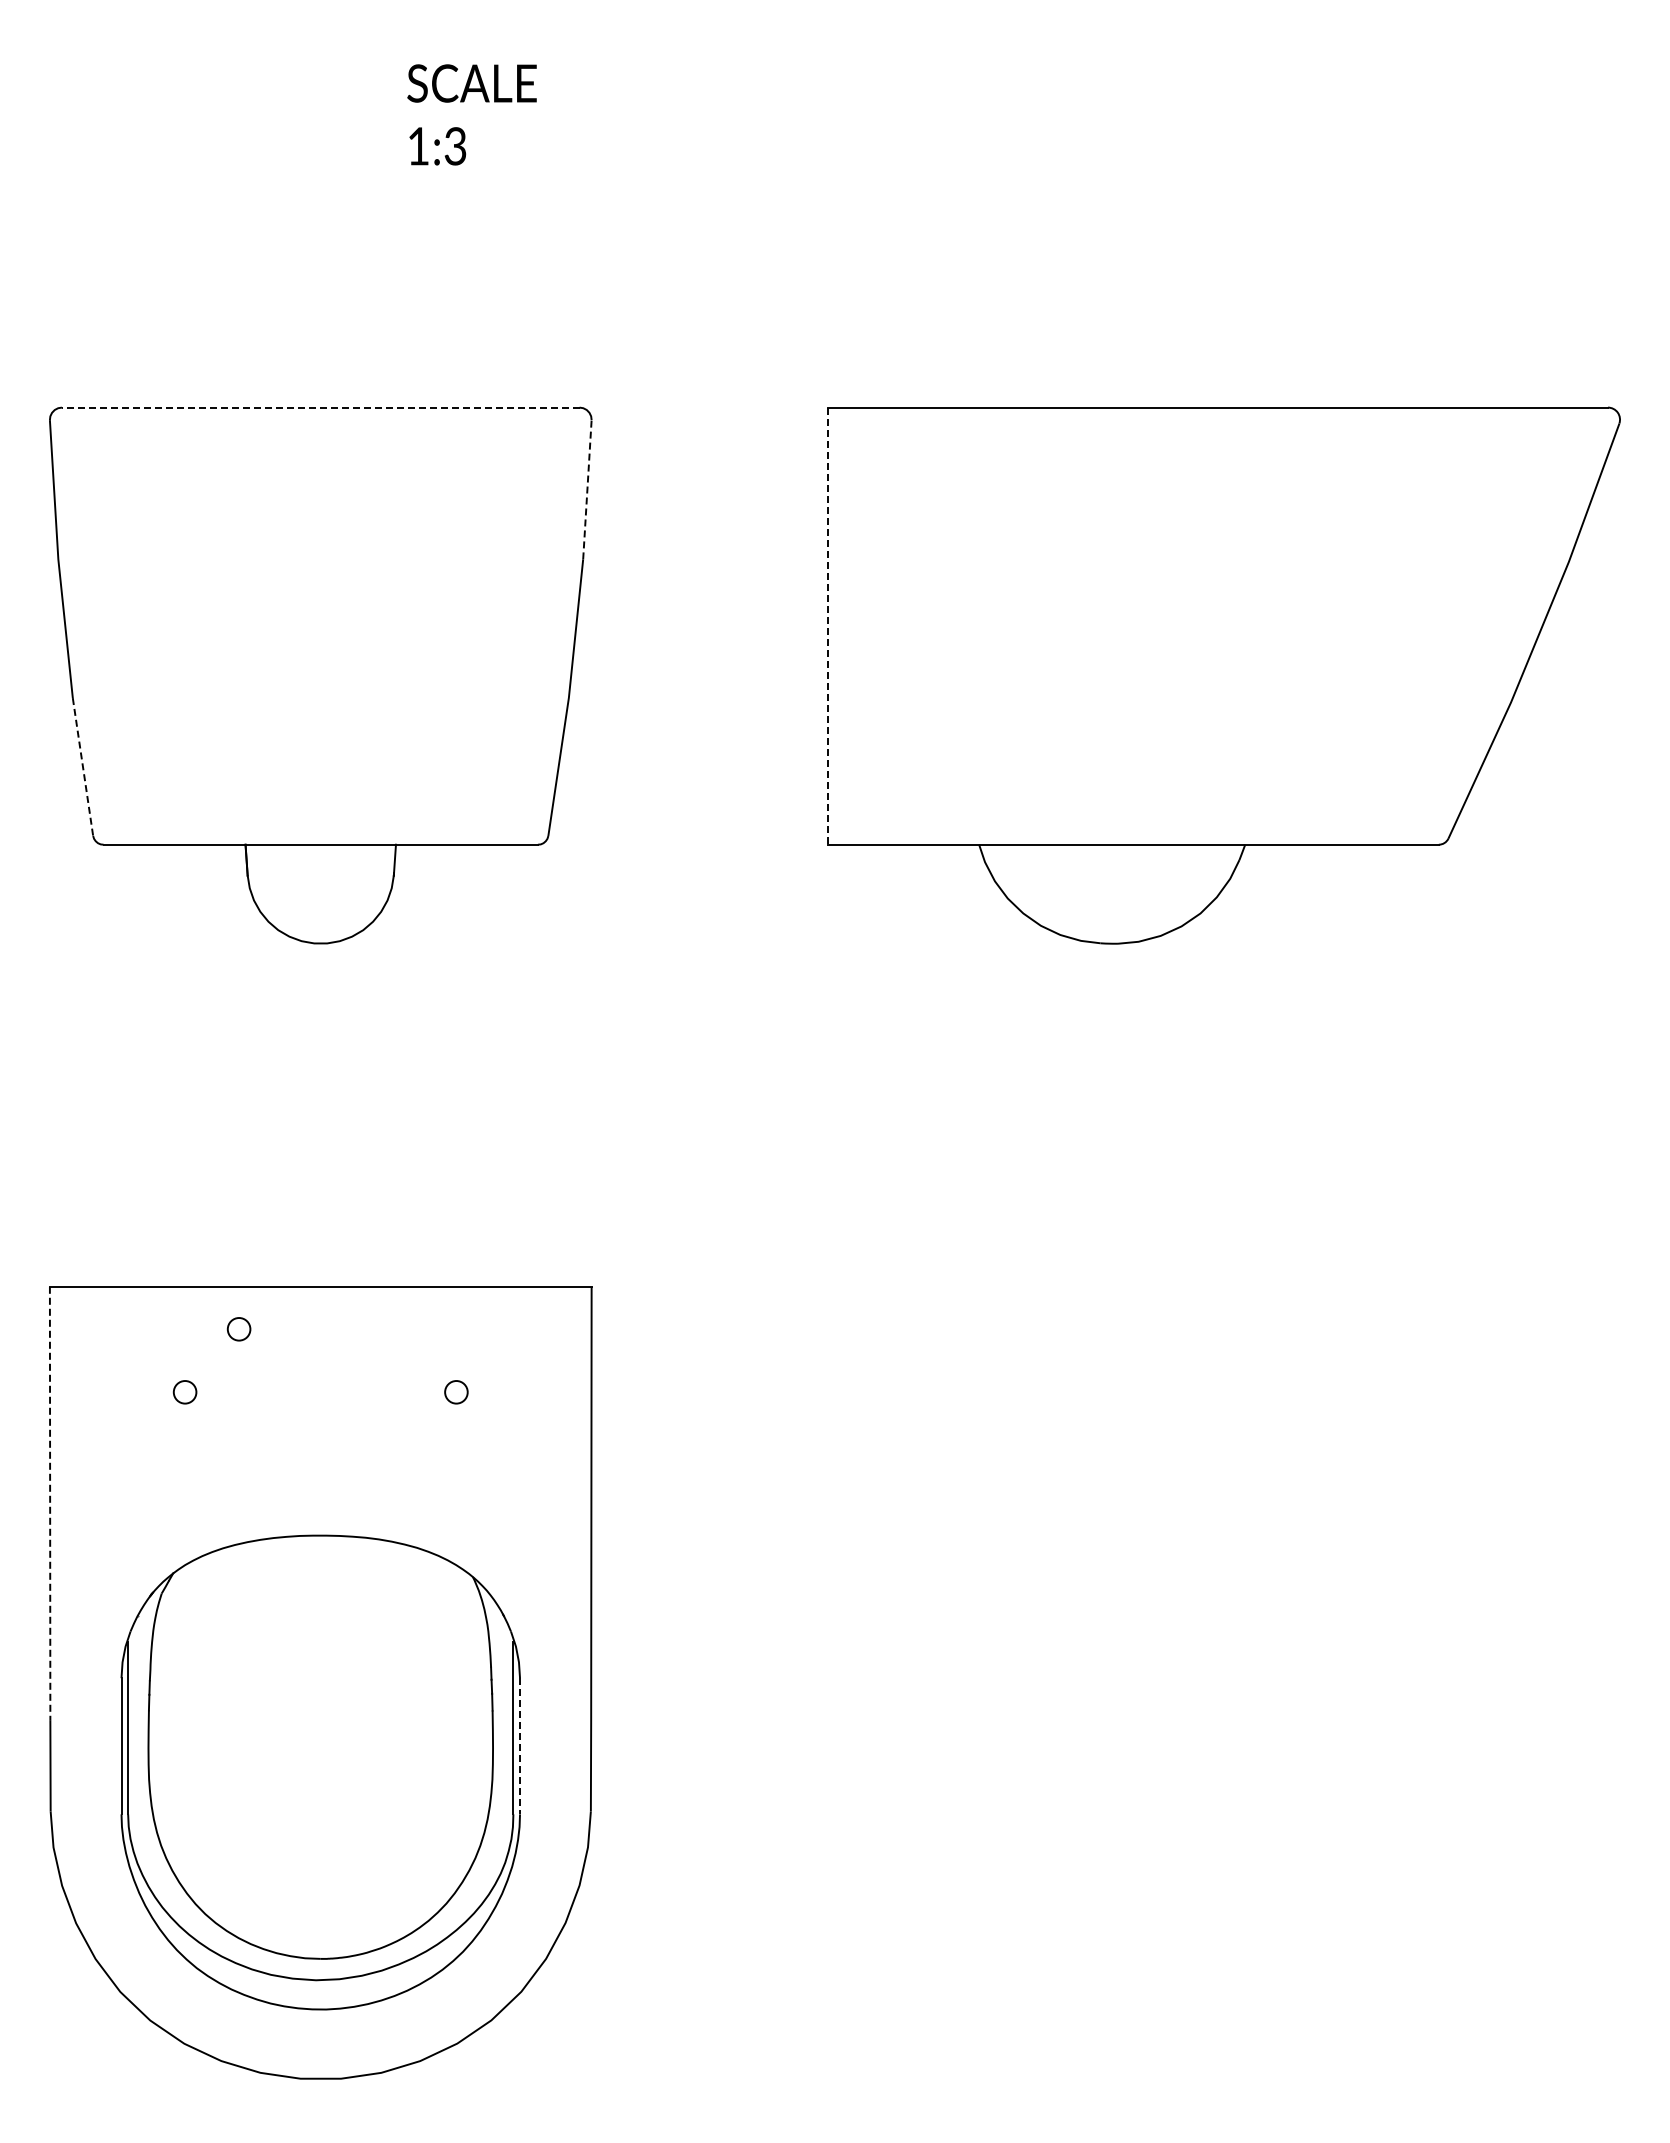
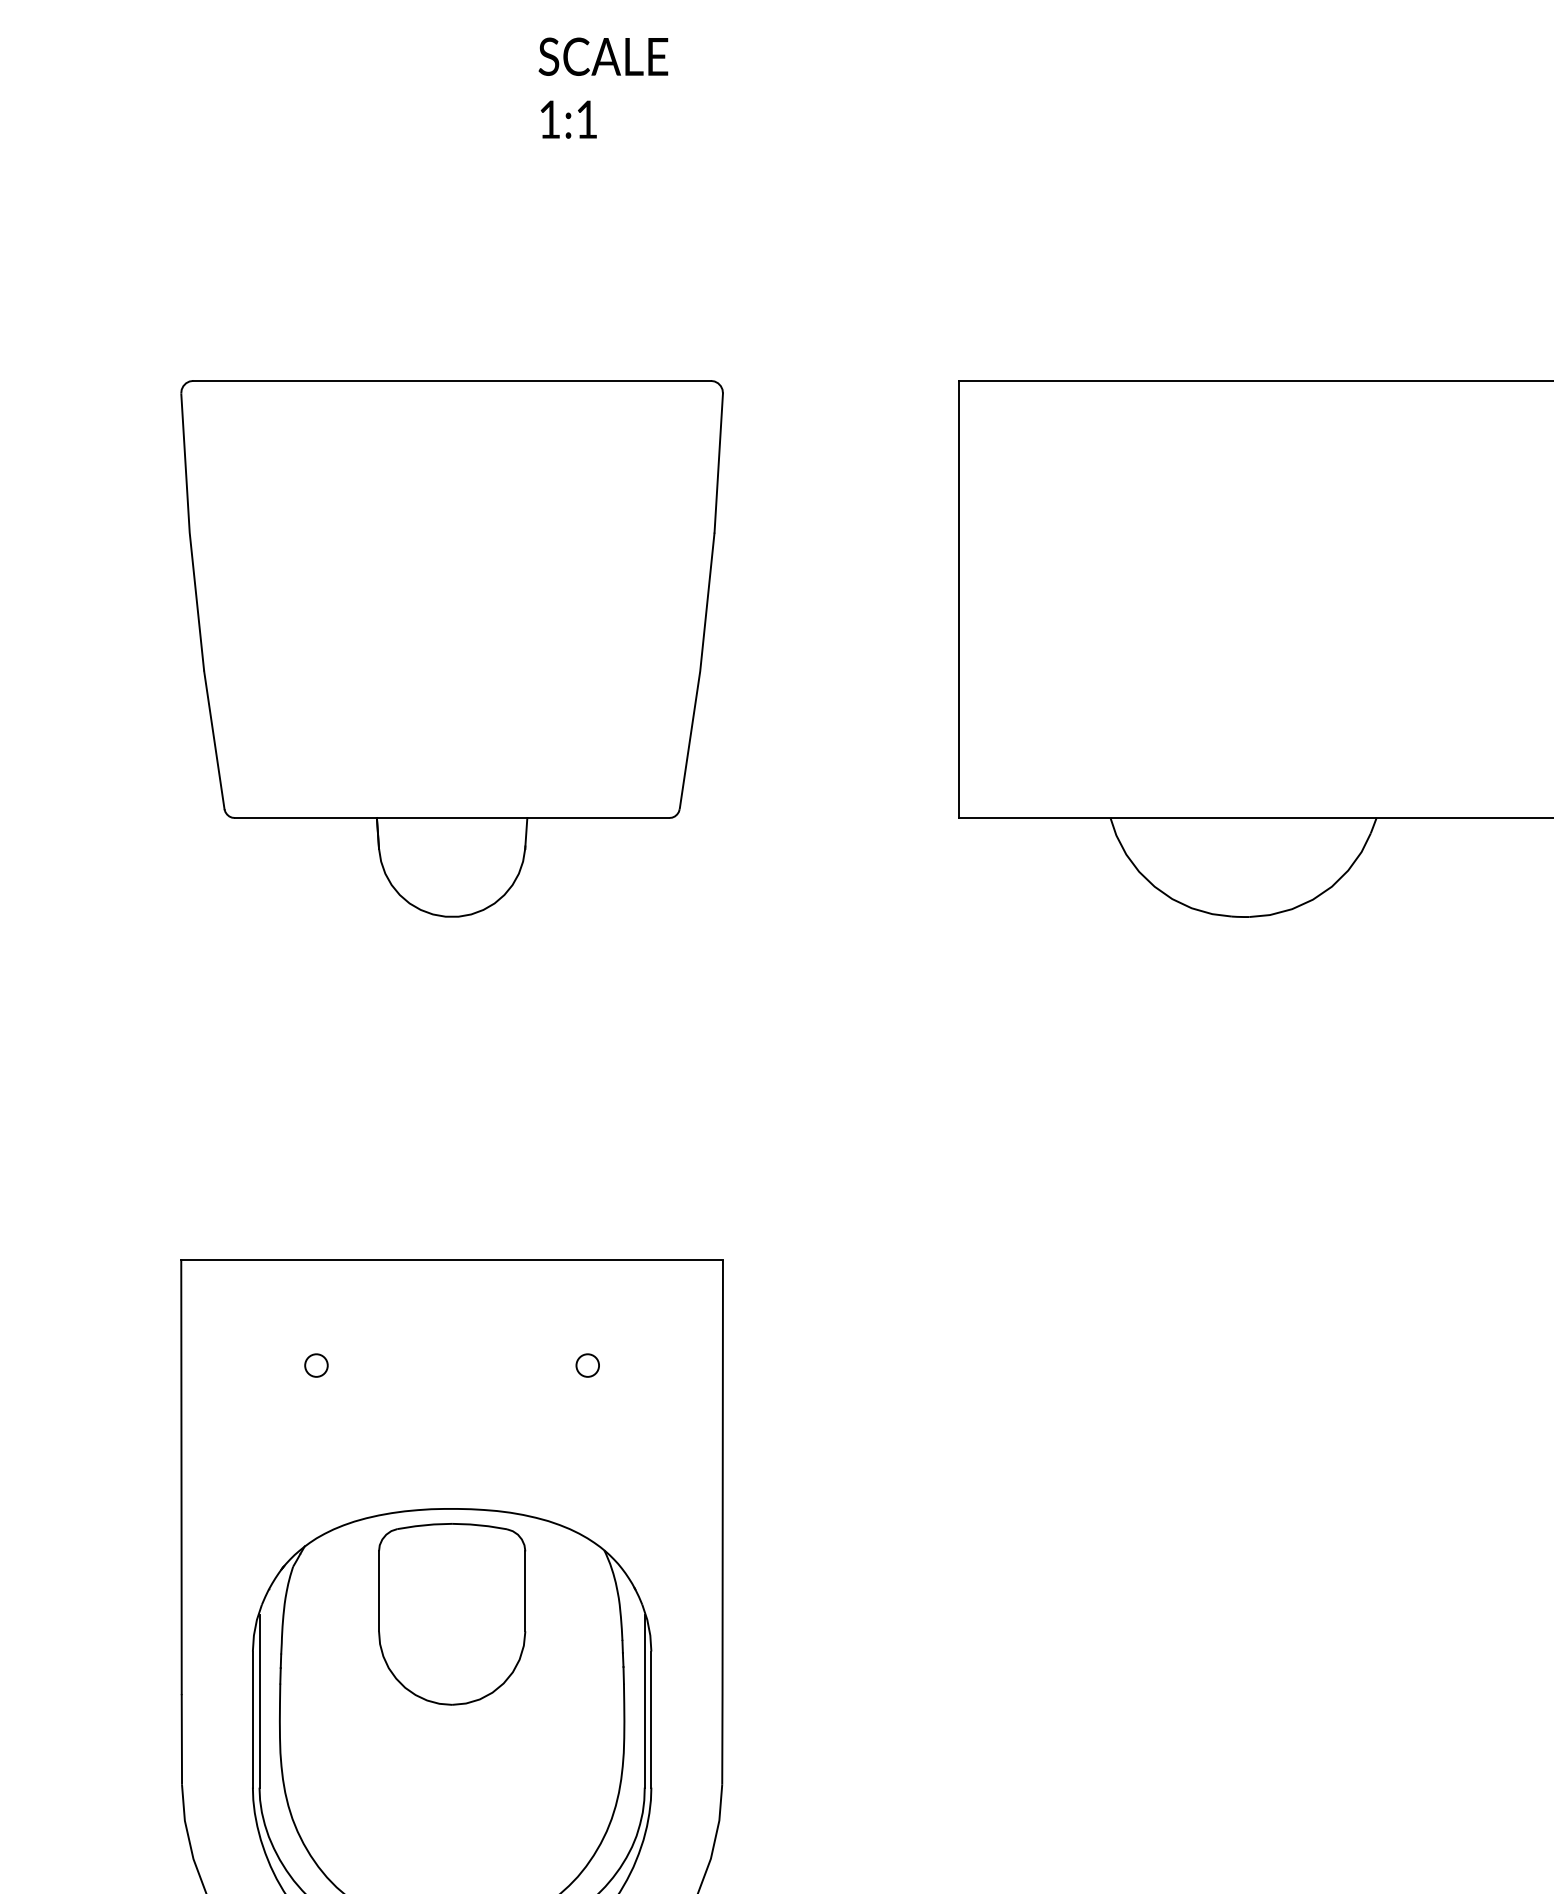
text: (455, 146) -> (586, 119), 1:3 -> 1:1
line: (320, 407) -> (451, 380), dashed -> solid
line: (587, 489) -> (718, 462), dashed -> solid
line: (827, 626) -> (958, 599), dashed -> solid
line: (83, 767) -> (214, 740), dashed -> solid
circle: (238, 1329) -> (369, 1302), removed
line: (50, 1504) -> (181, 1477), dashed -> solid
part: (320, 1640) -> (451, 1613), added
line: (520, 1746) -> (651, 1719), dashed -> solid

